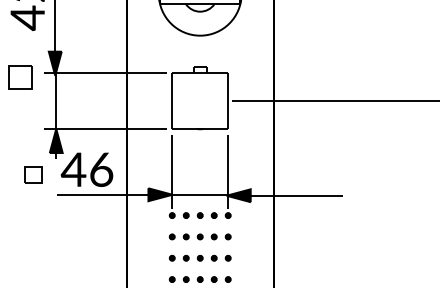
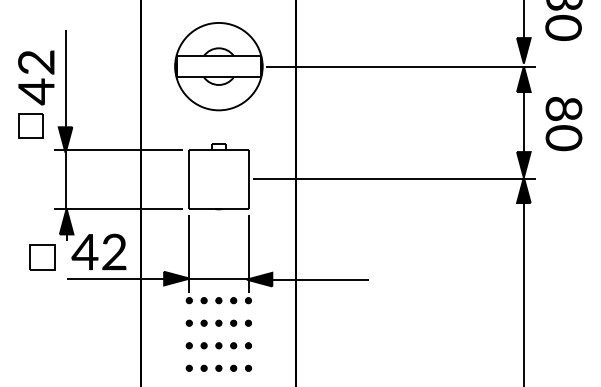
part: (20, 77) -> (30, 125), moved
text: (101, 169) -> (114, 251), 46 -> 42
part: (33, 174) -> (42, 257), size x1.43

